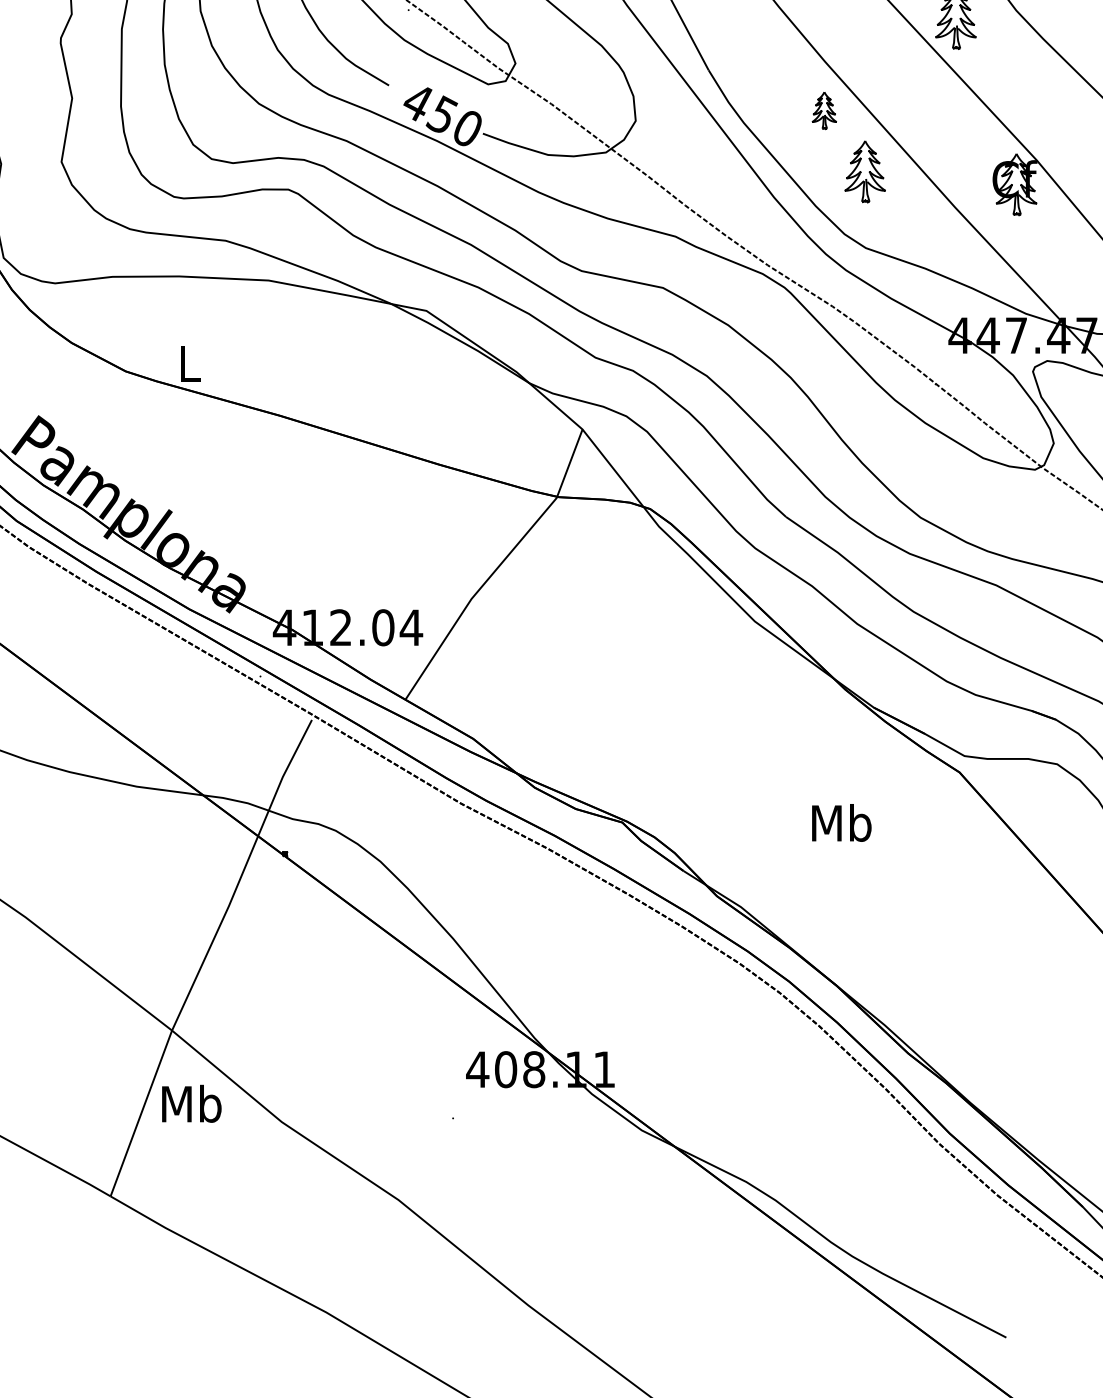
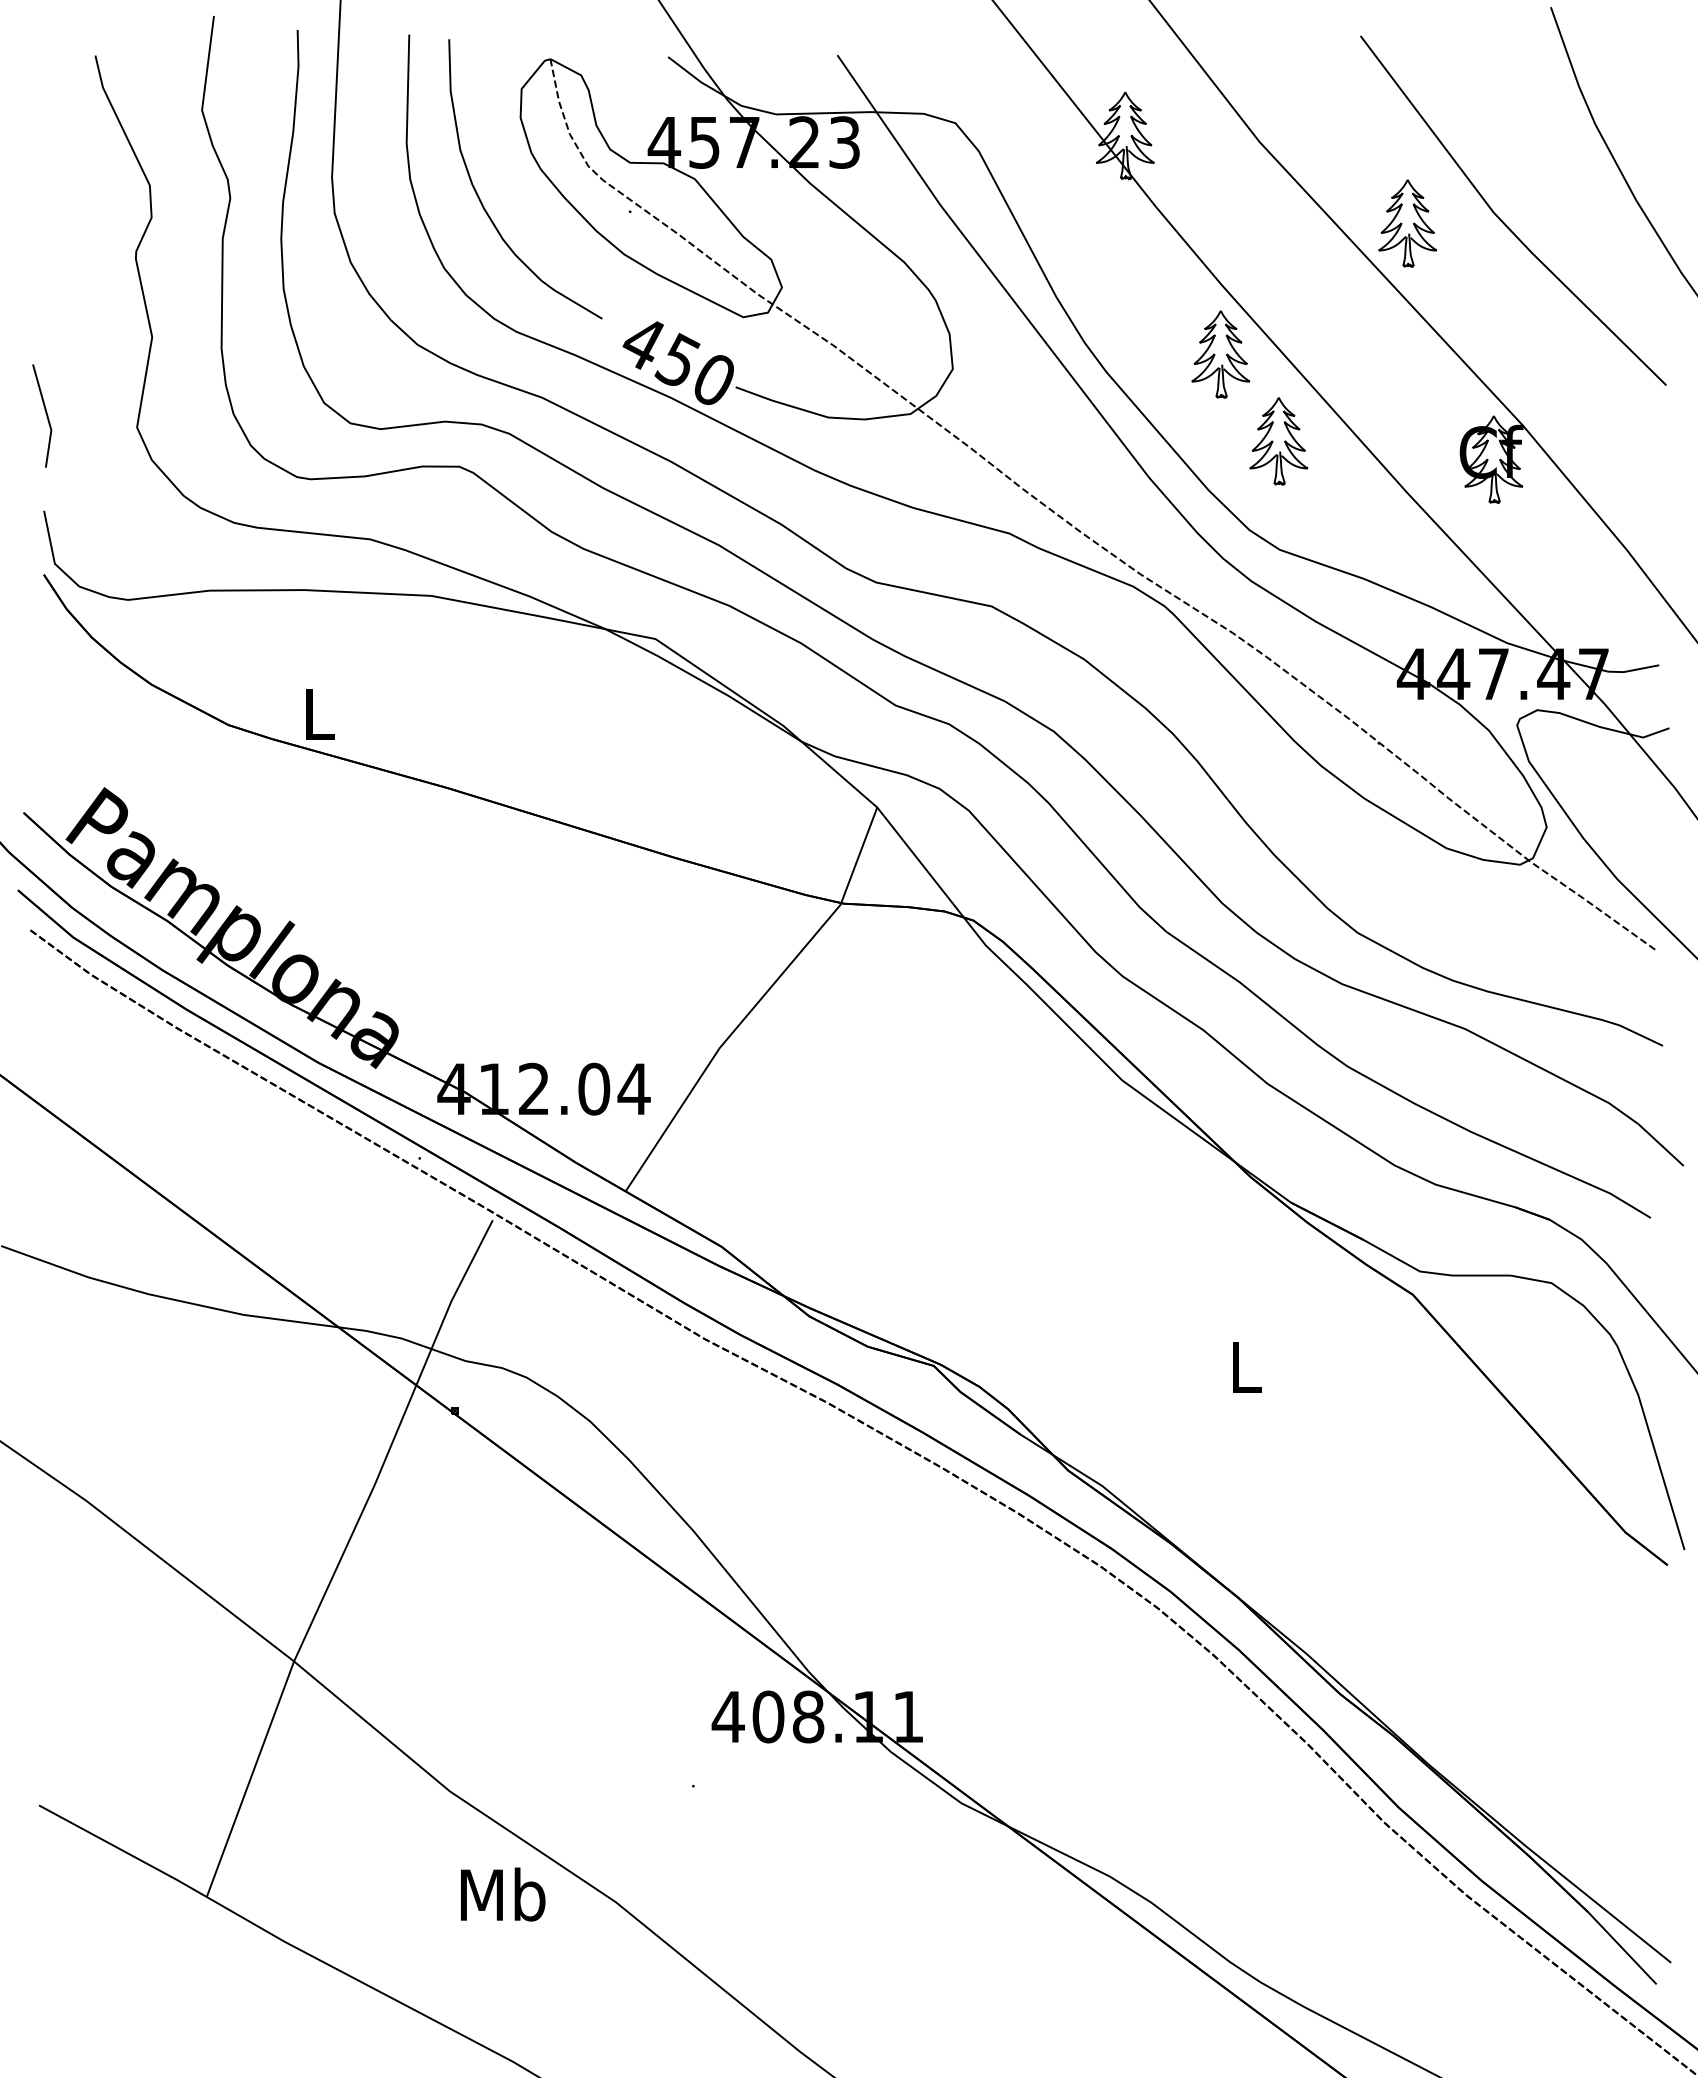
part: (824, 110) -> (1220, 354), size x1.67
text: (841, 822) -> (1245, 1366), Mb -> L
text: (192, 1103) -> (503, 1894), moved

